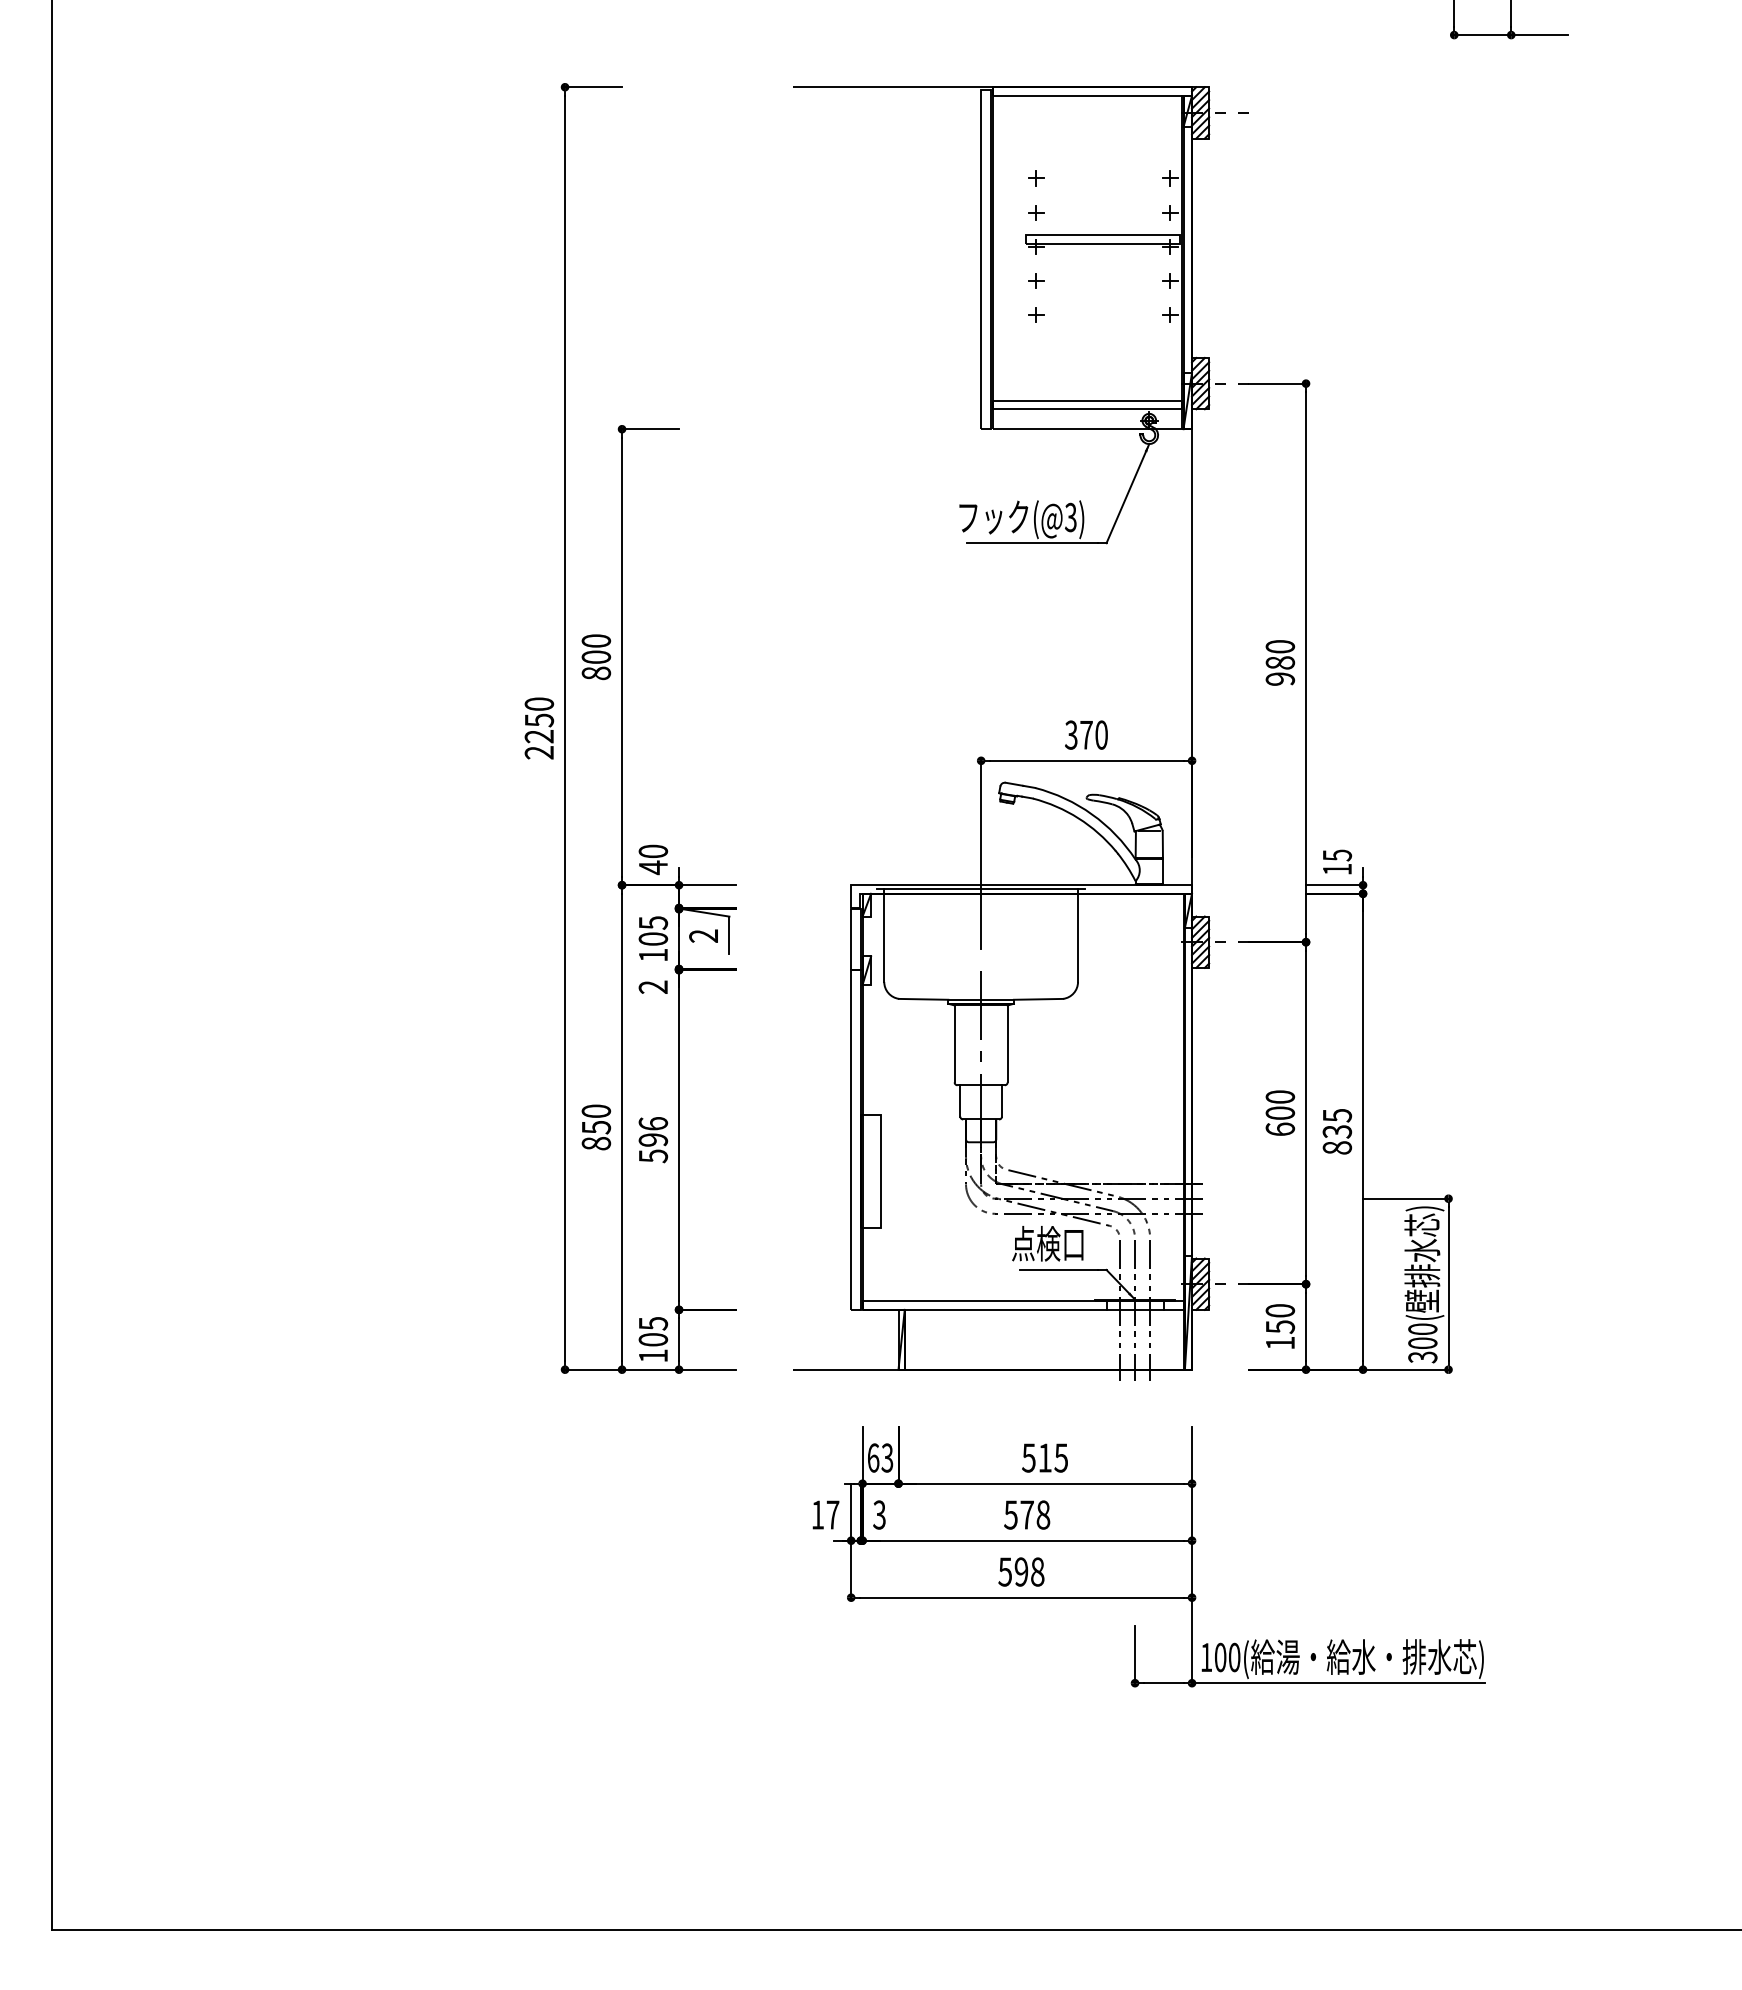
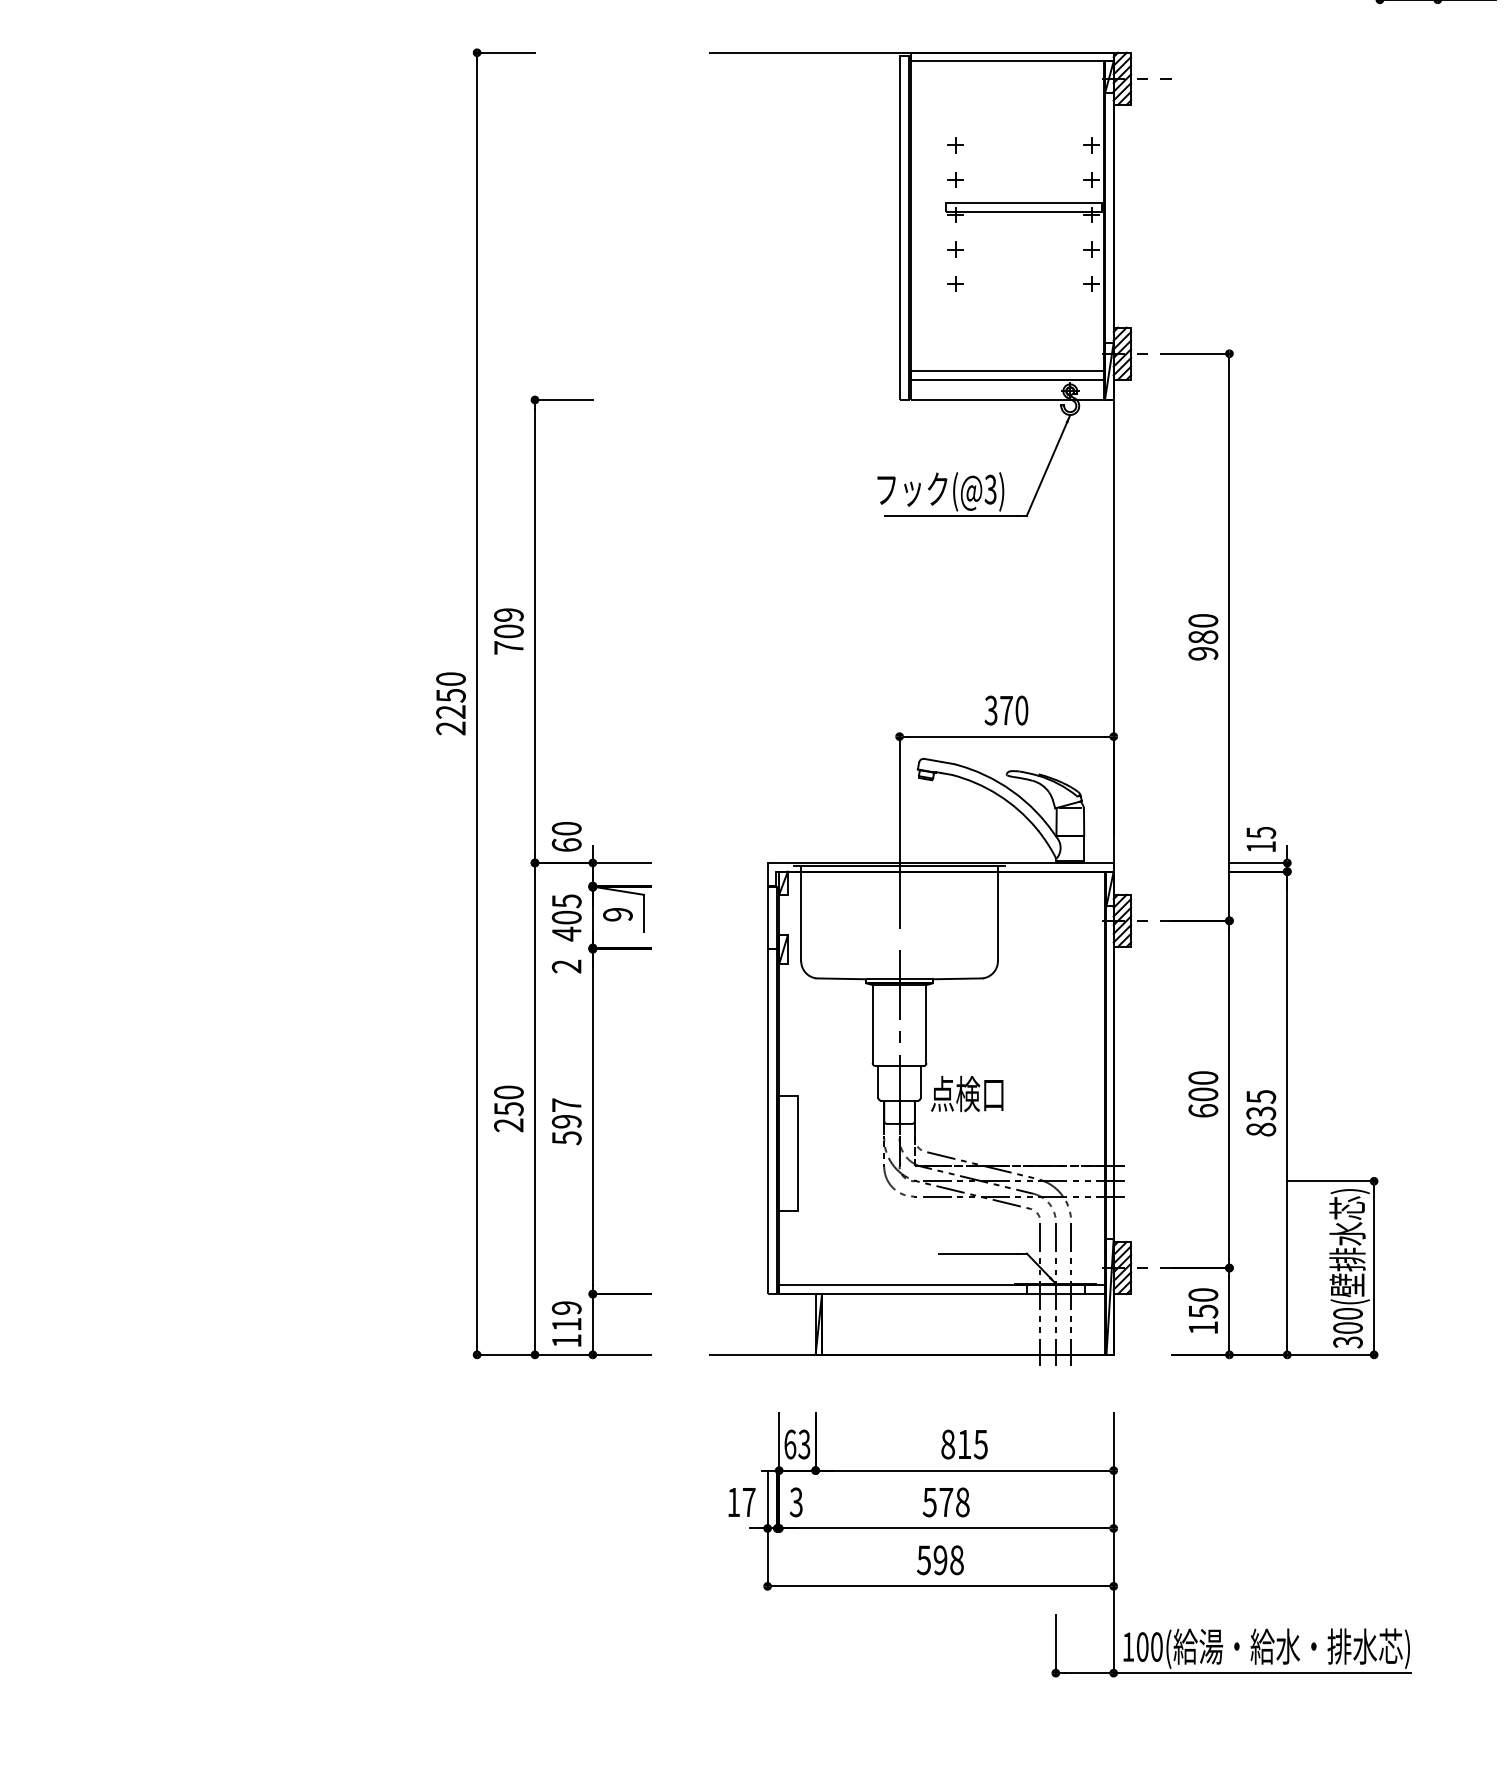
text: (596, 657) -> (509, 631), 800 -> 709
text: (653, 867) -> (566, 844), 40 -> 60
text: (703, 935) -> (617, 914), 2 -> 9
text: (653, 955) -> (566, 934), 105 -> 405
text: (653, 1123) -> (566, 1104), 596 -> 597
text: (596, 1143) -> (509, 1125), 850 -> 250
text: (1047, 1243) -> (966, 1093), moved
text: (653, 1331) -> (566, 1316), 105 -> 119
text: (1028, 1457) -> (947, 1443), 515 -> 815

